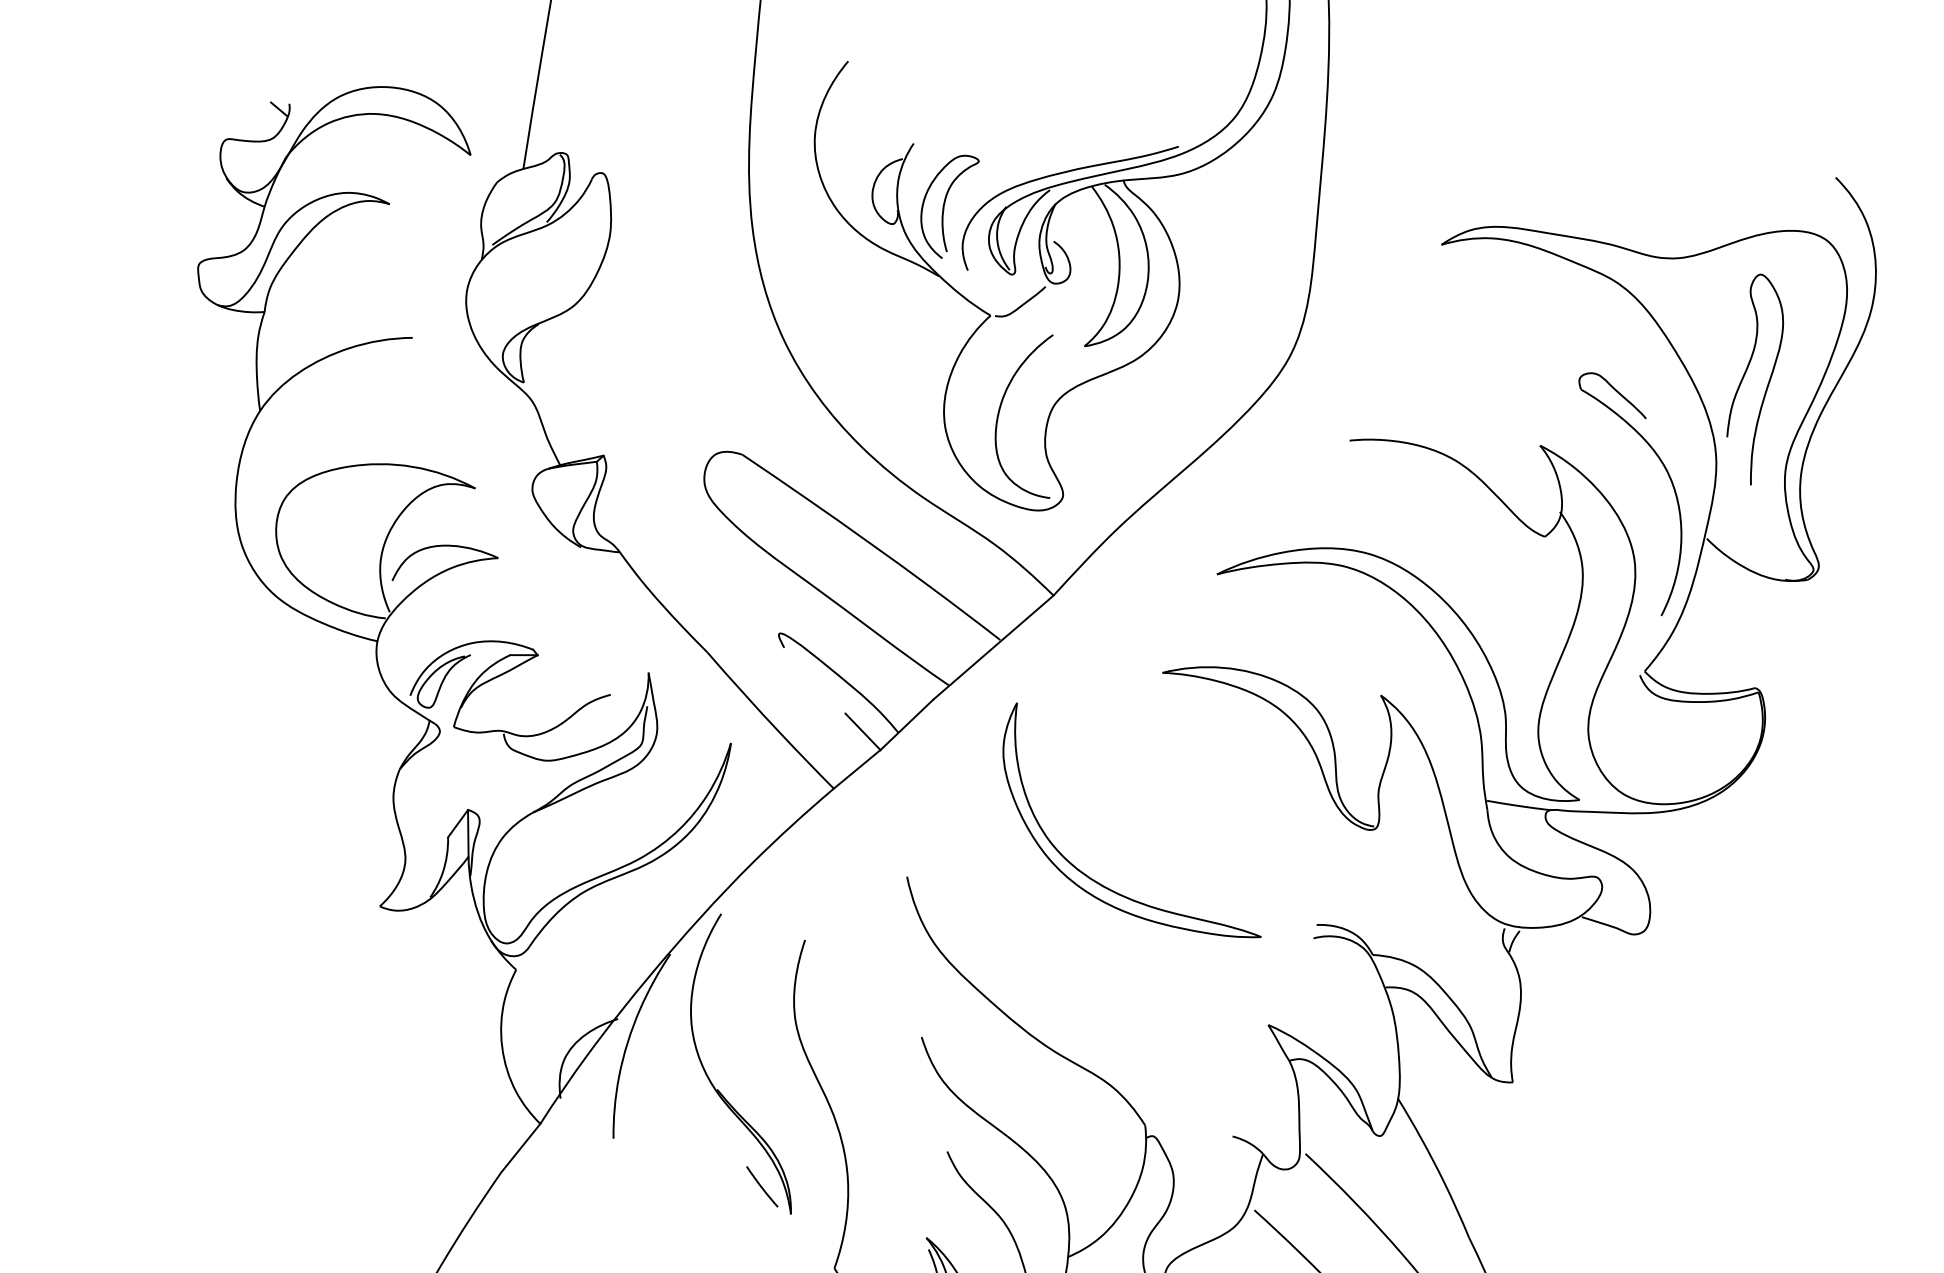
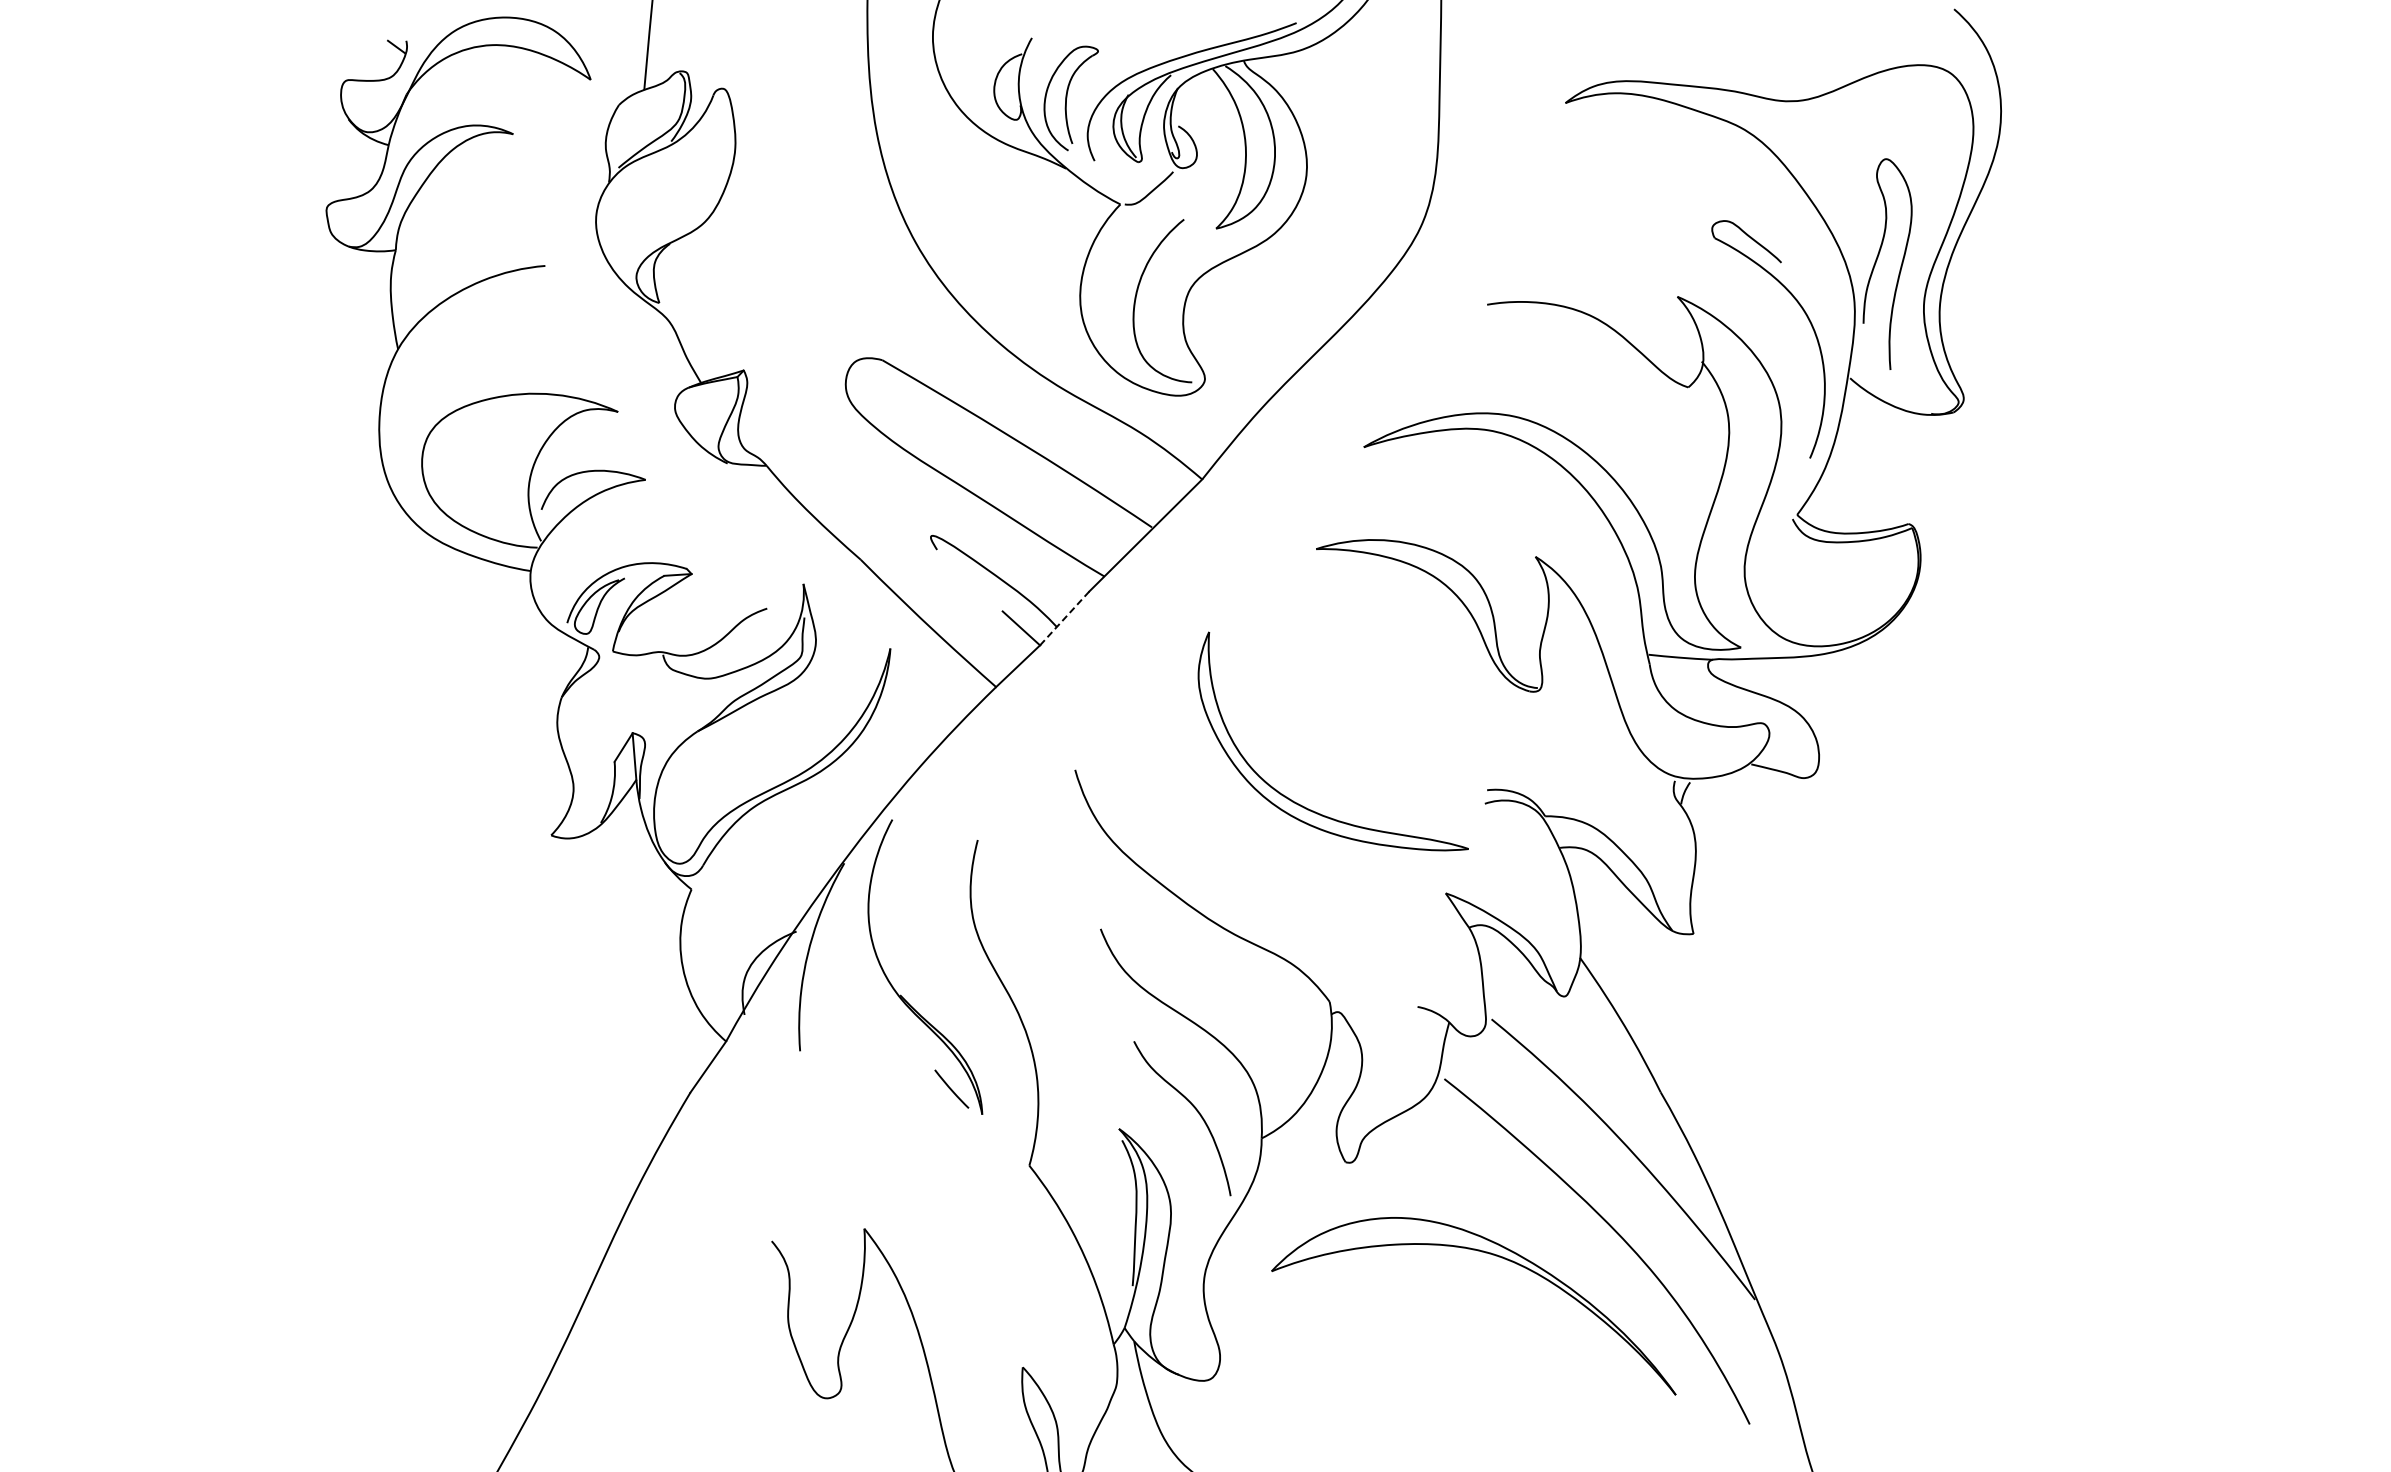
curve: (1745, 375) -> (1877, 260), moved
line: (906, 724) -> (1064, 618), solid -> dashed
part: (1093, 878) -> (1297, 802), moved

